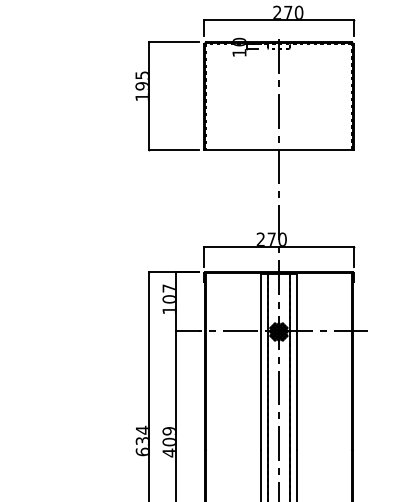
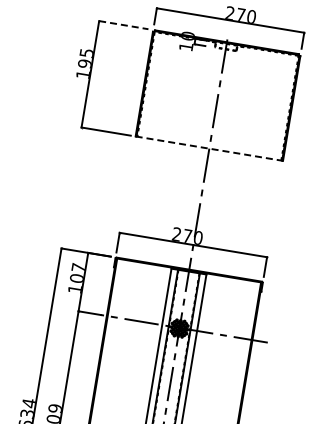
line: (174, 41) -> (123, 24), solid -> dashed
line: (278, 149) -> (208, 148), solid -> dashed

